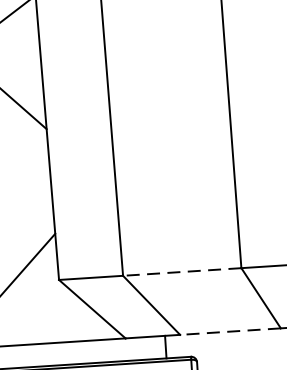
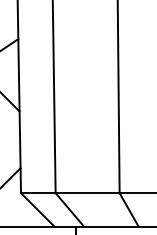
line: (182, 272) -> (87, 193), dashed -> solid
line: (230, 330) -> (111, 226), dashed -> solid

